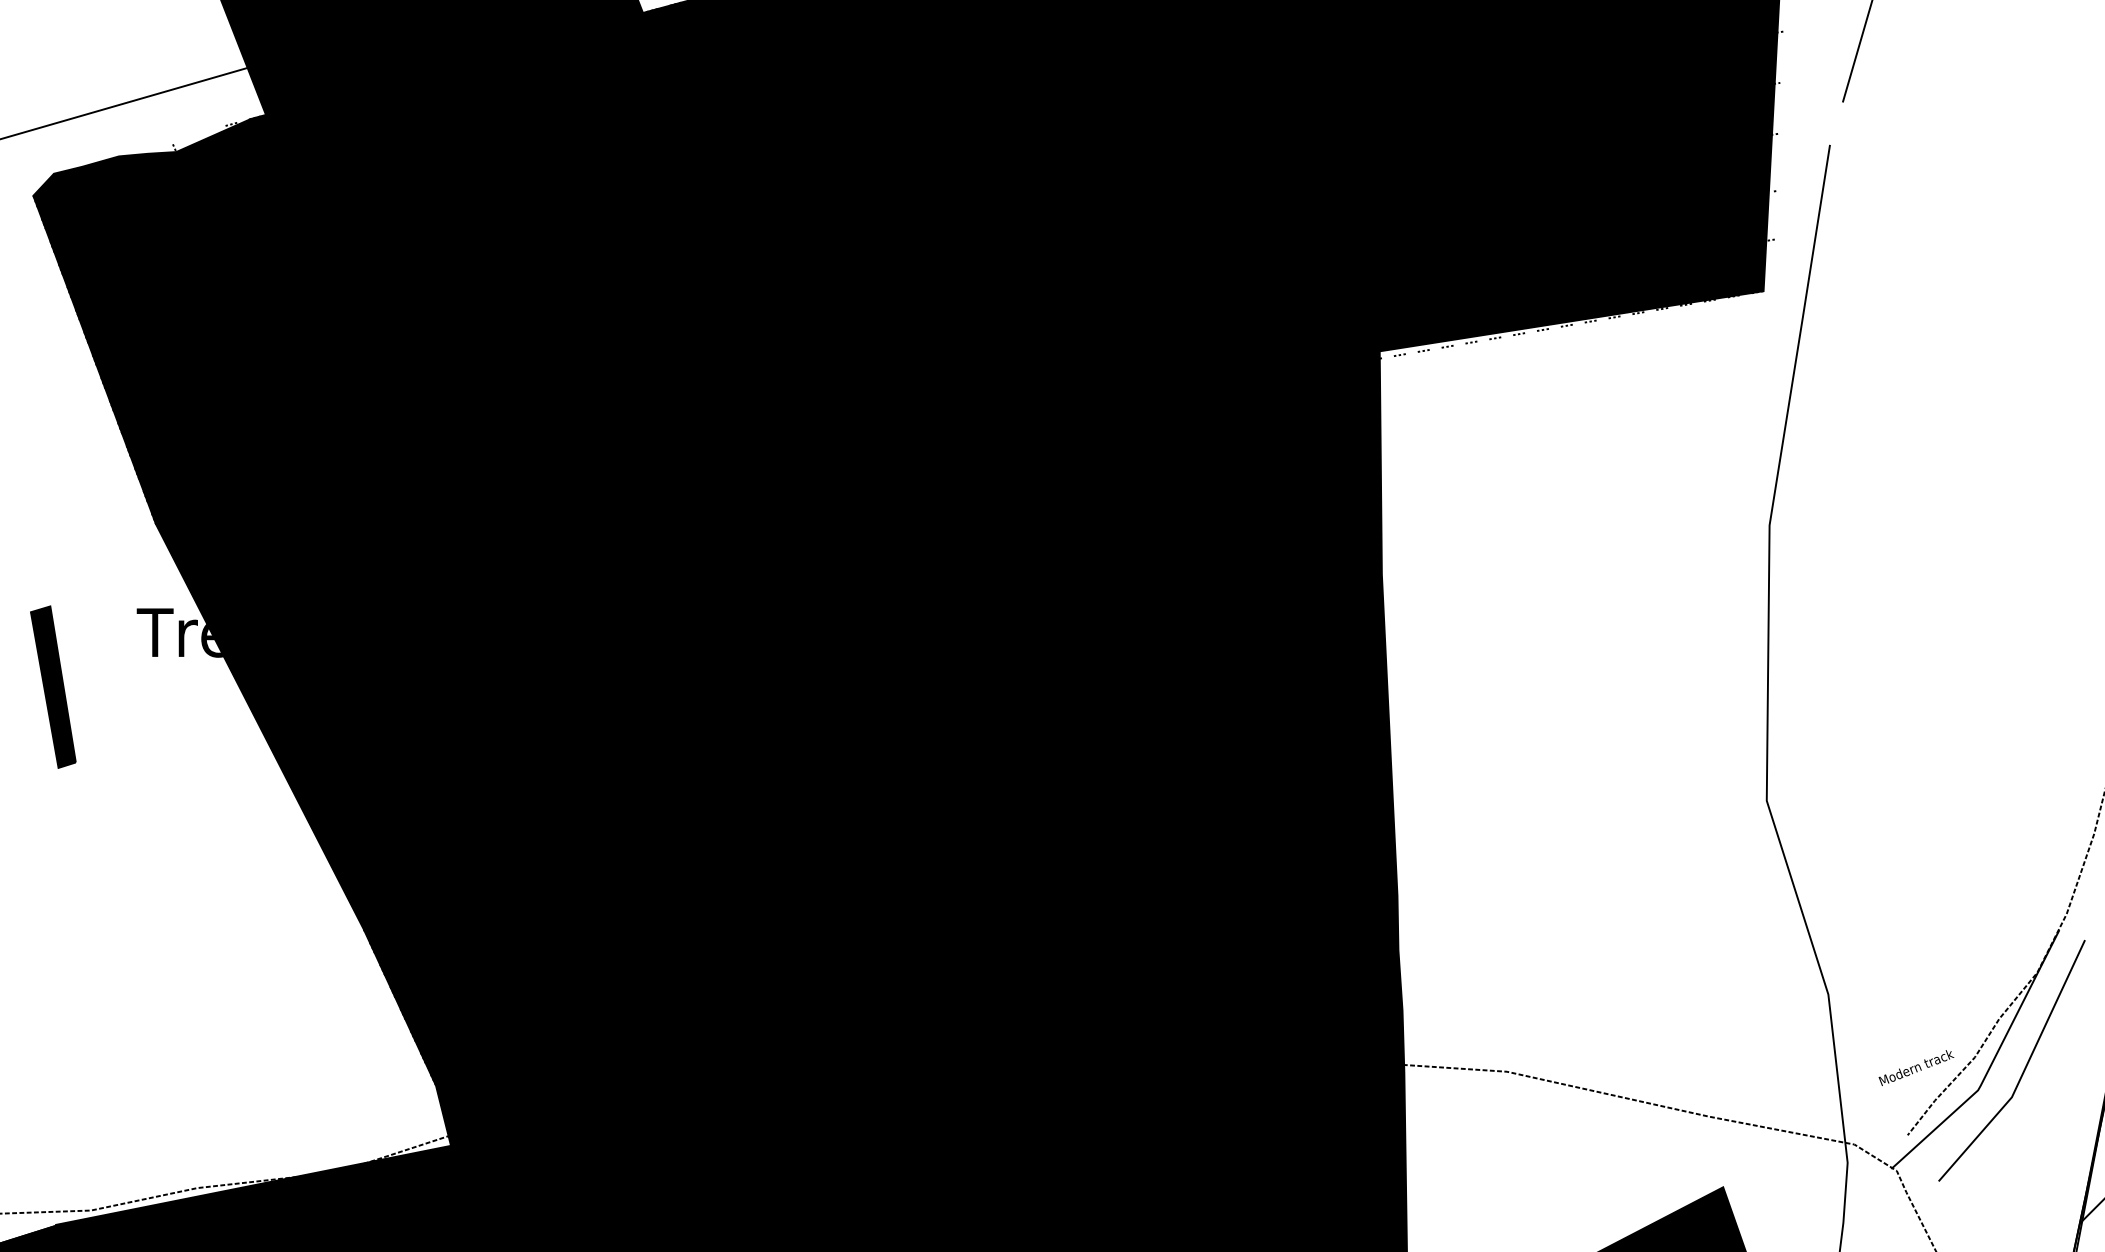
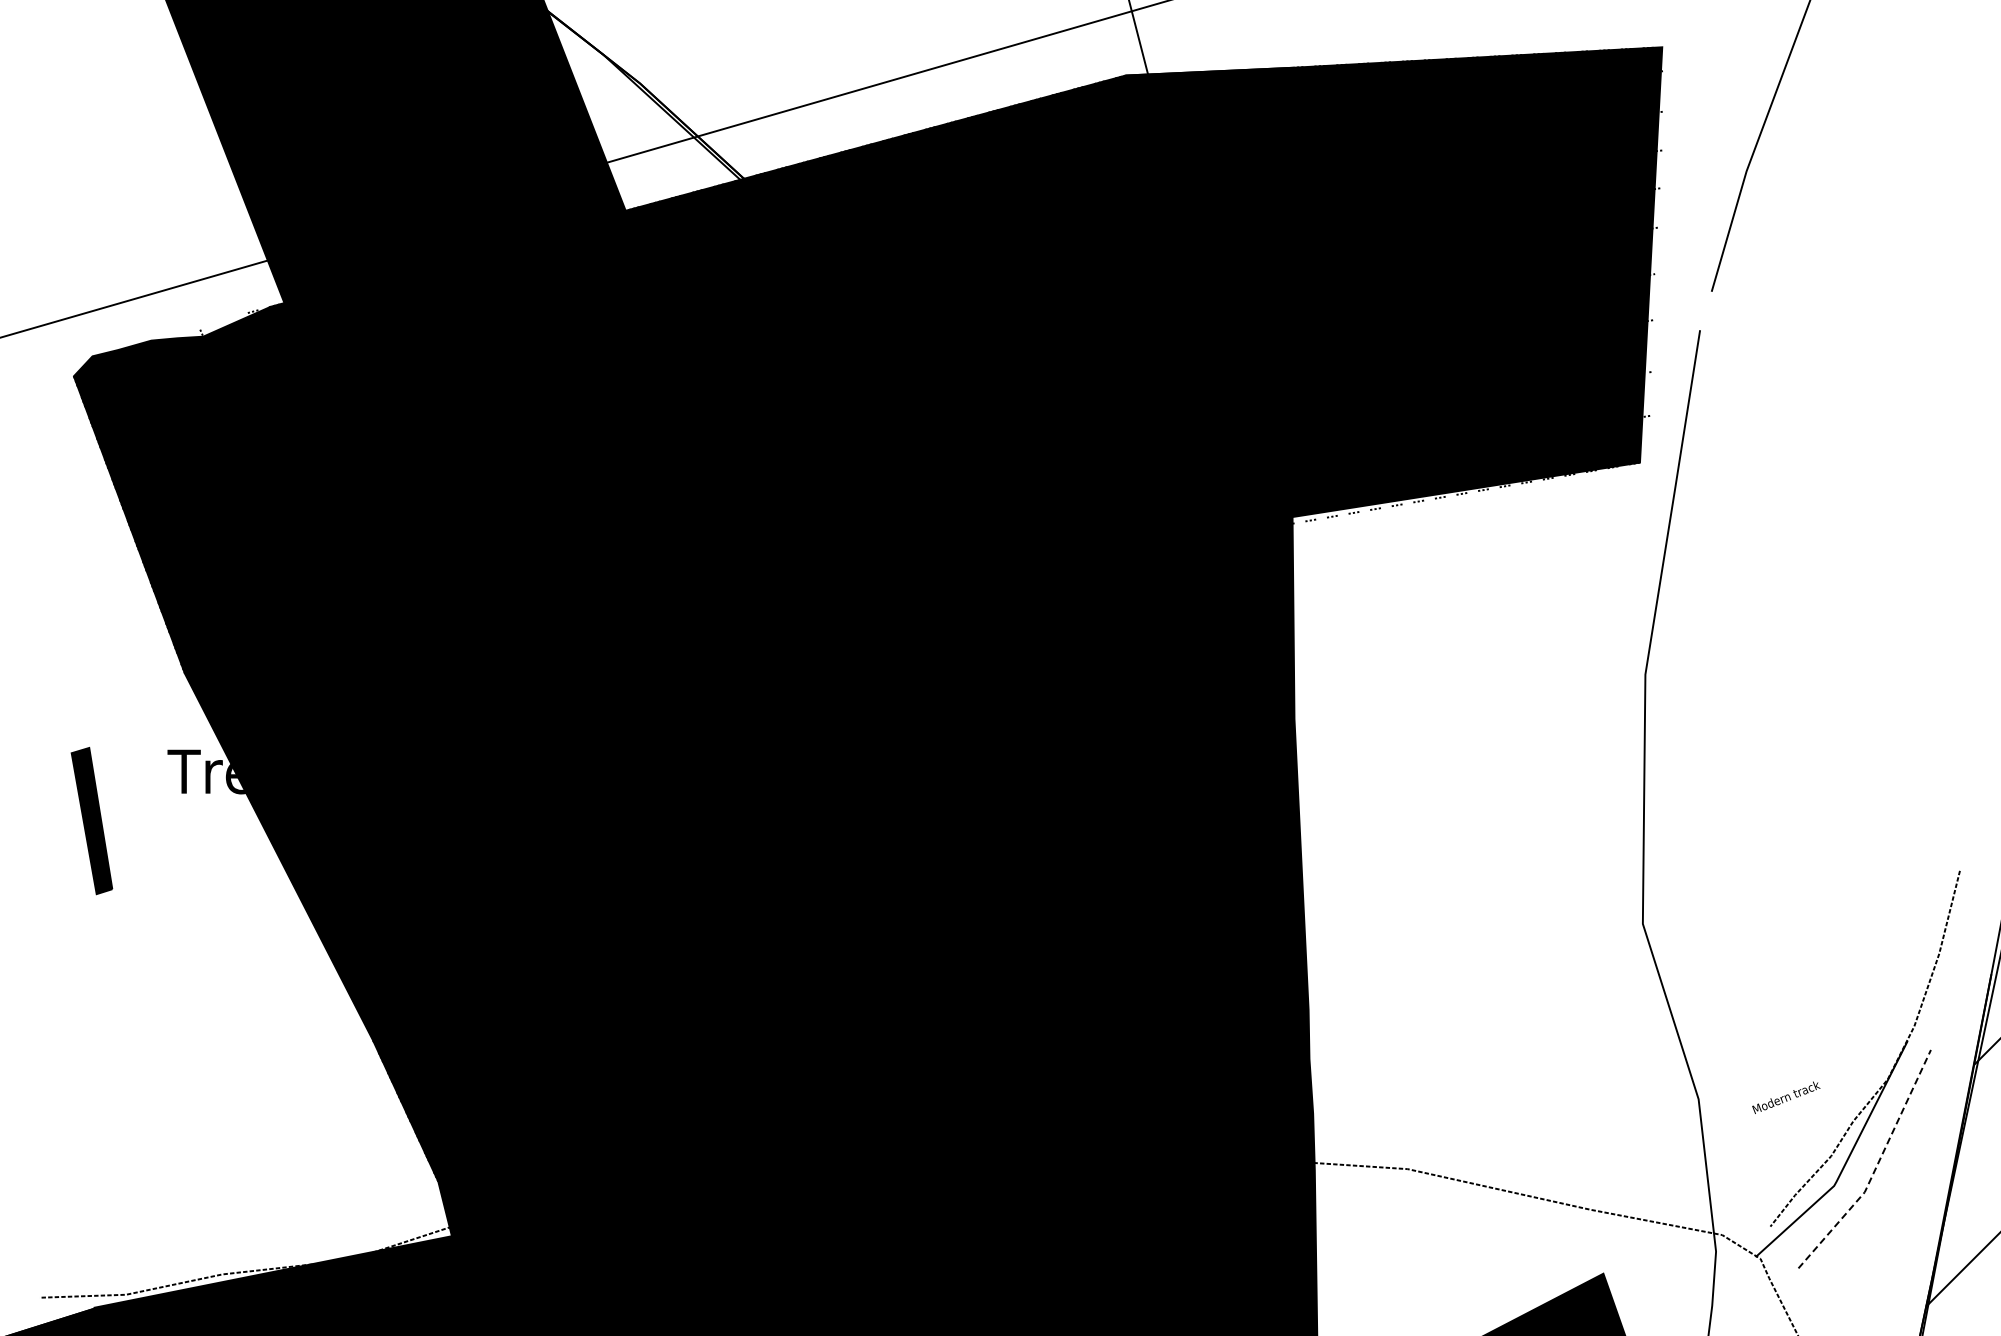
text: (1916, 1067) -> (1786, 1097), moved
line: (2024, 1068) -> (1876, 1166), solid -> dashed

